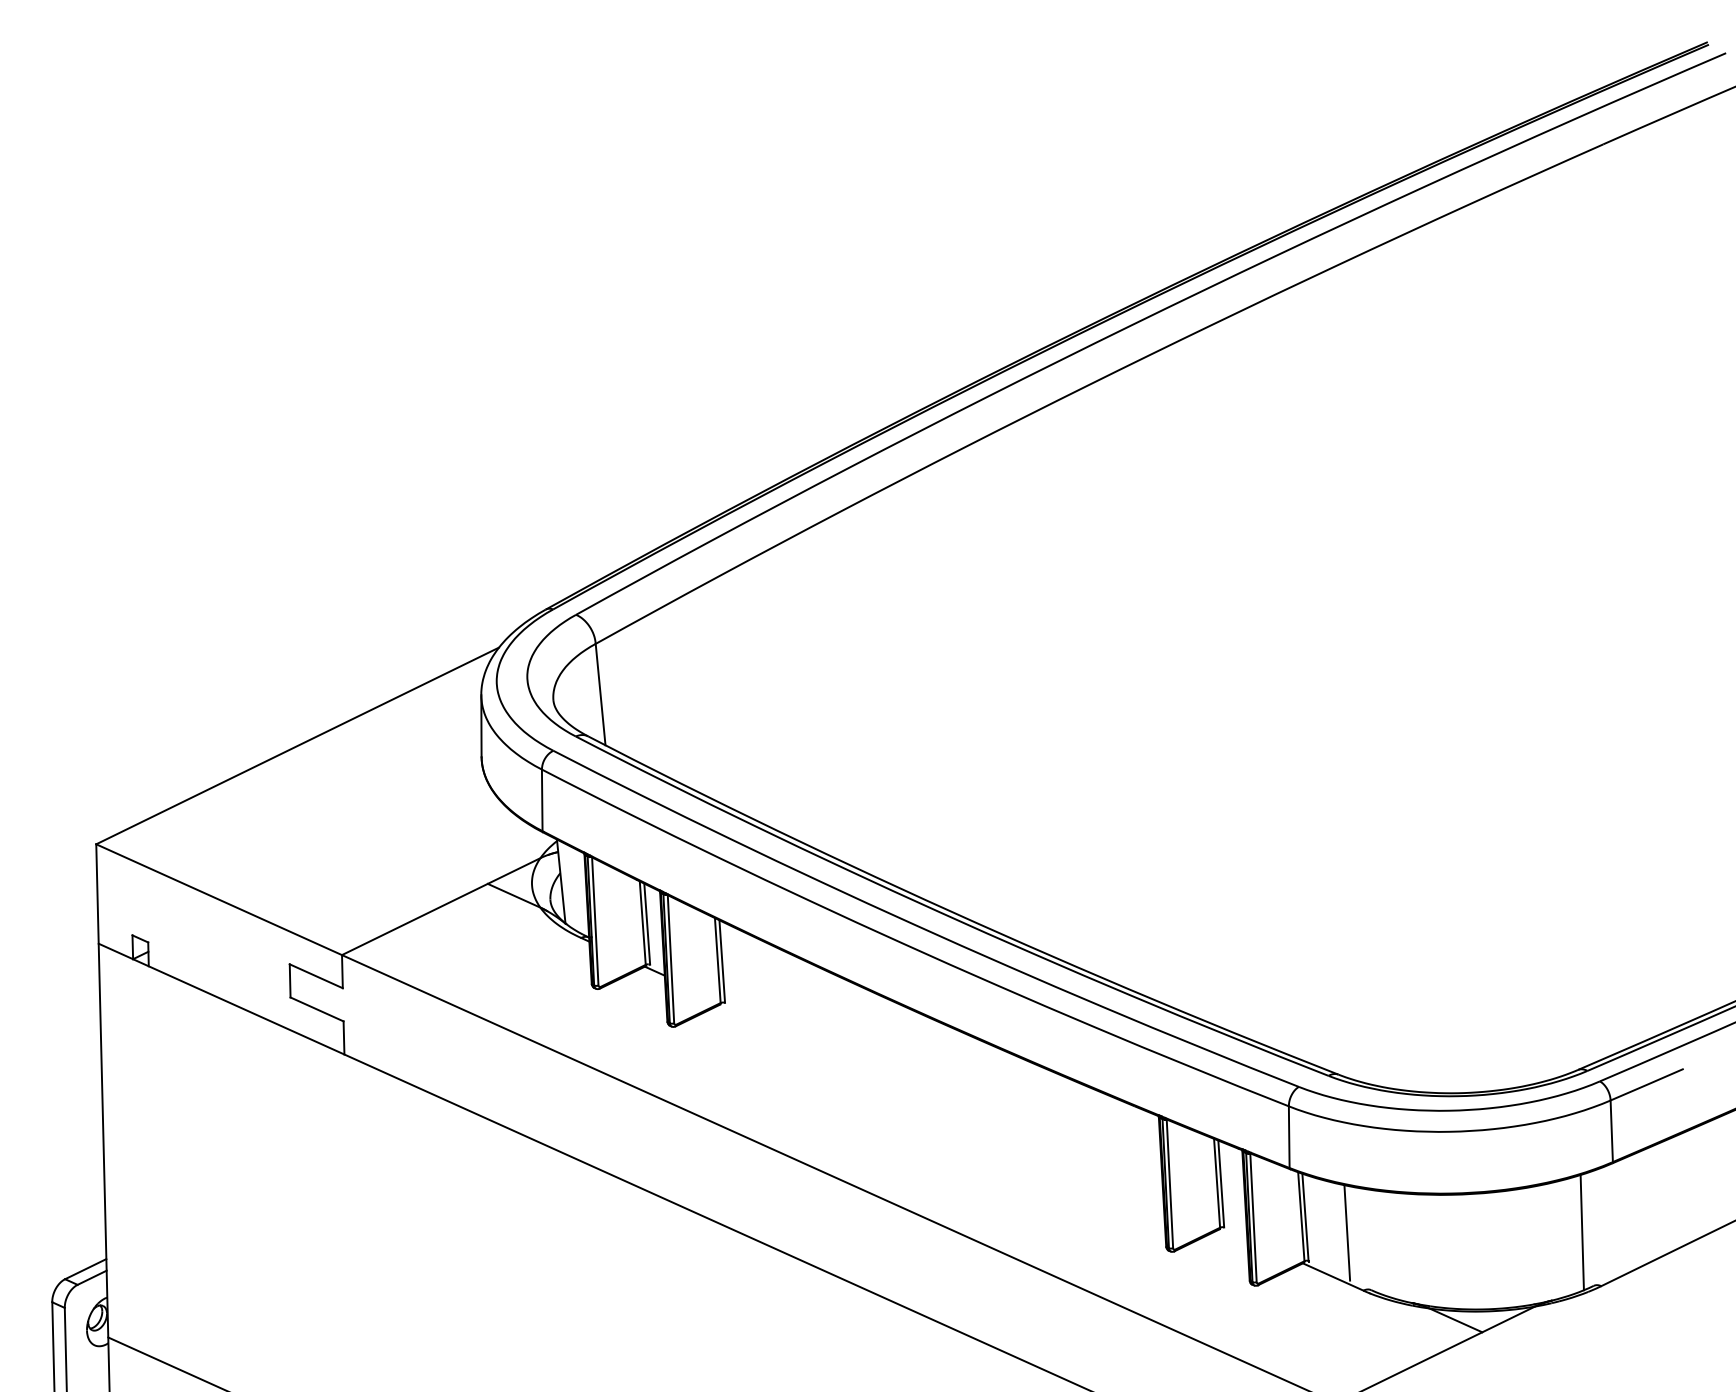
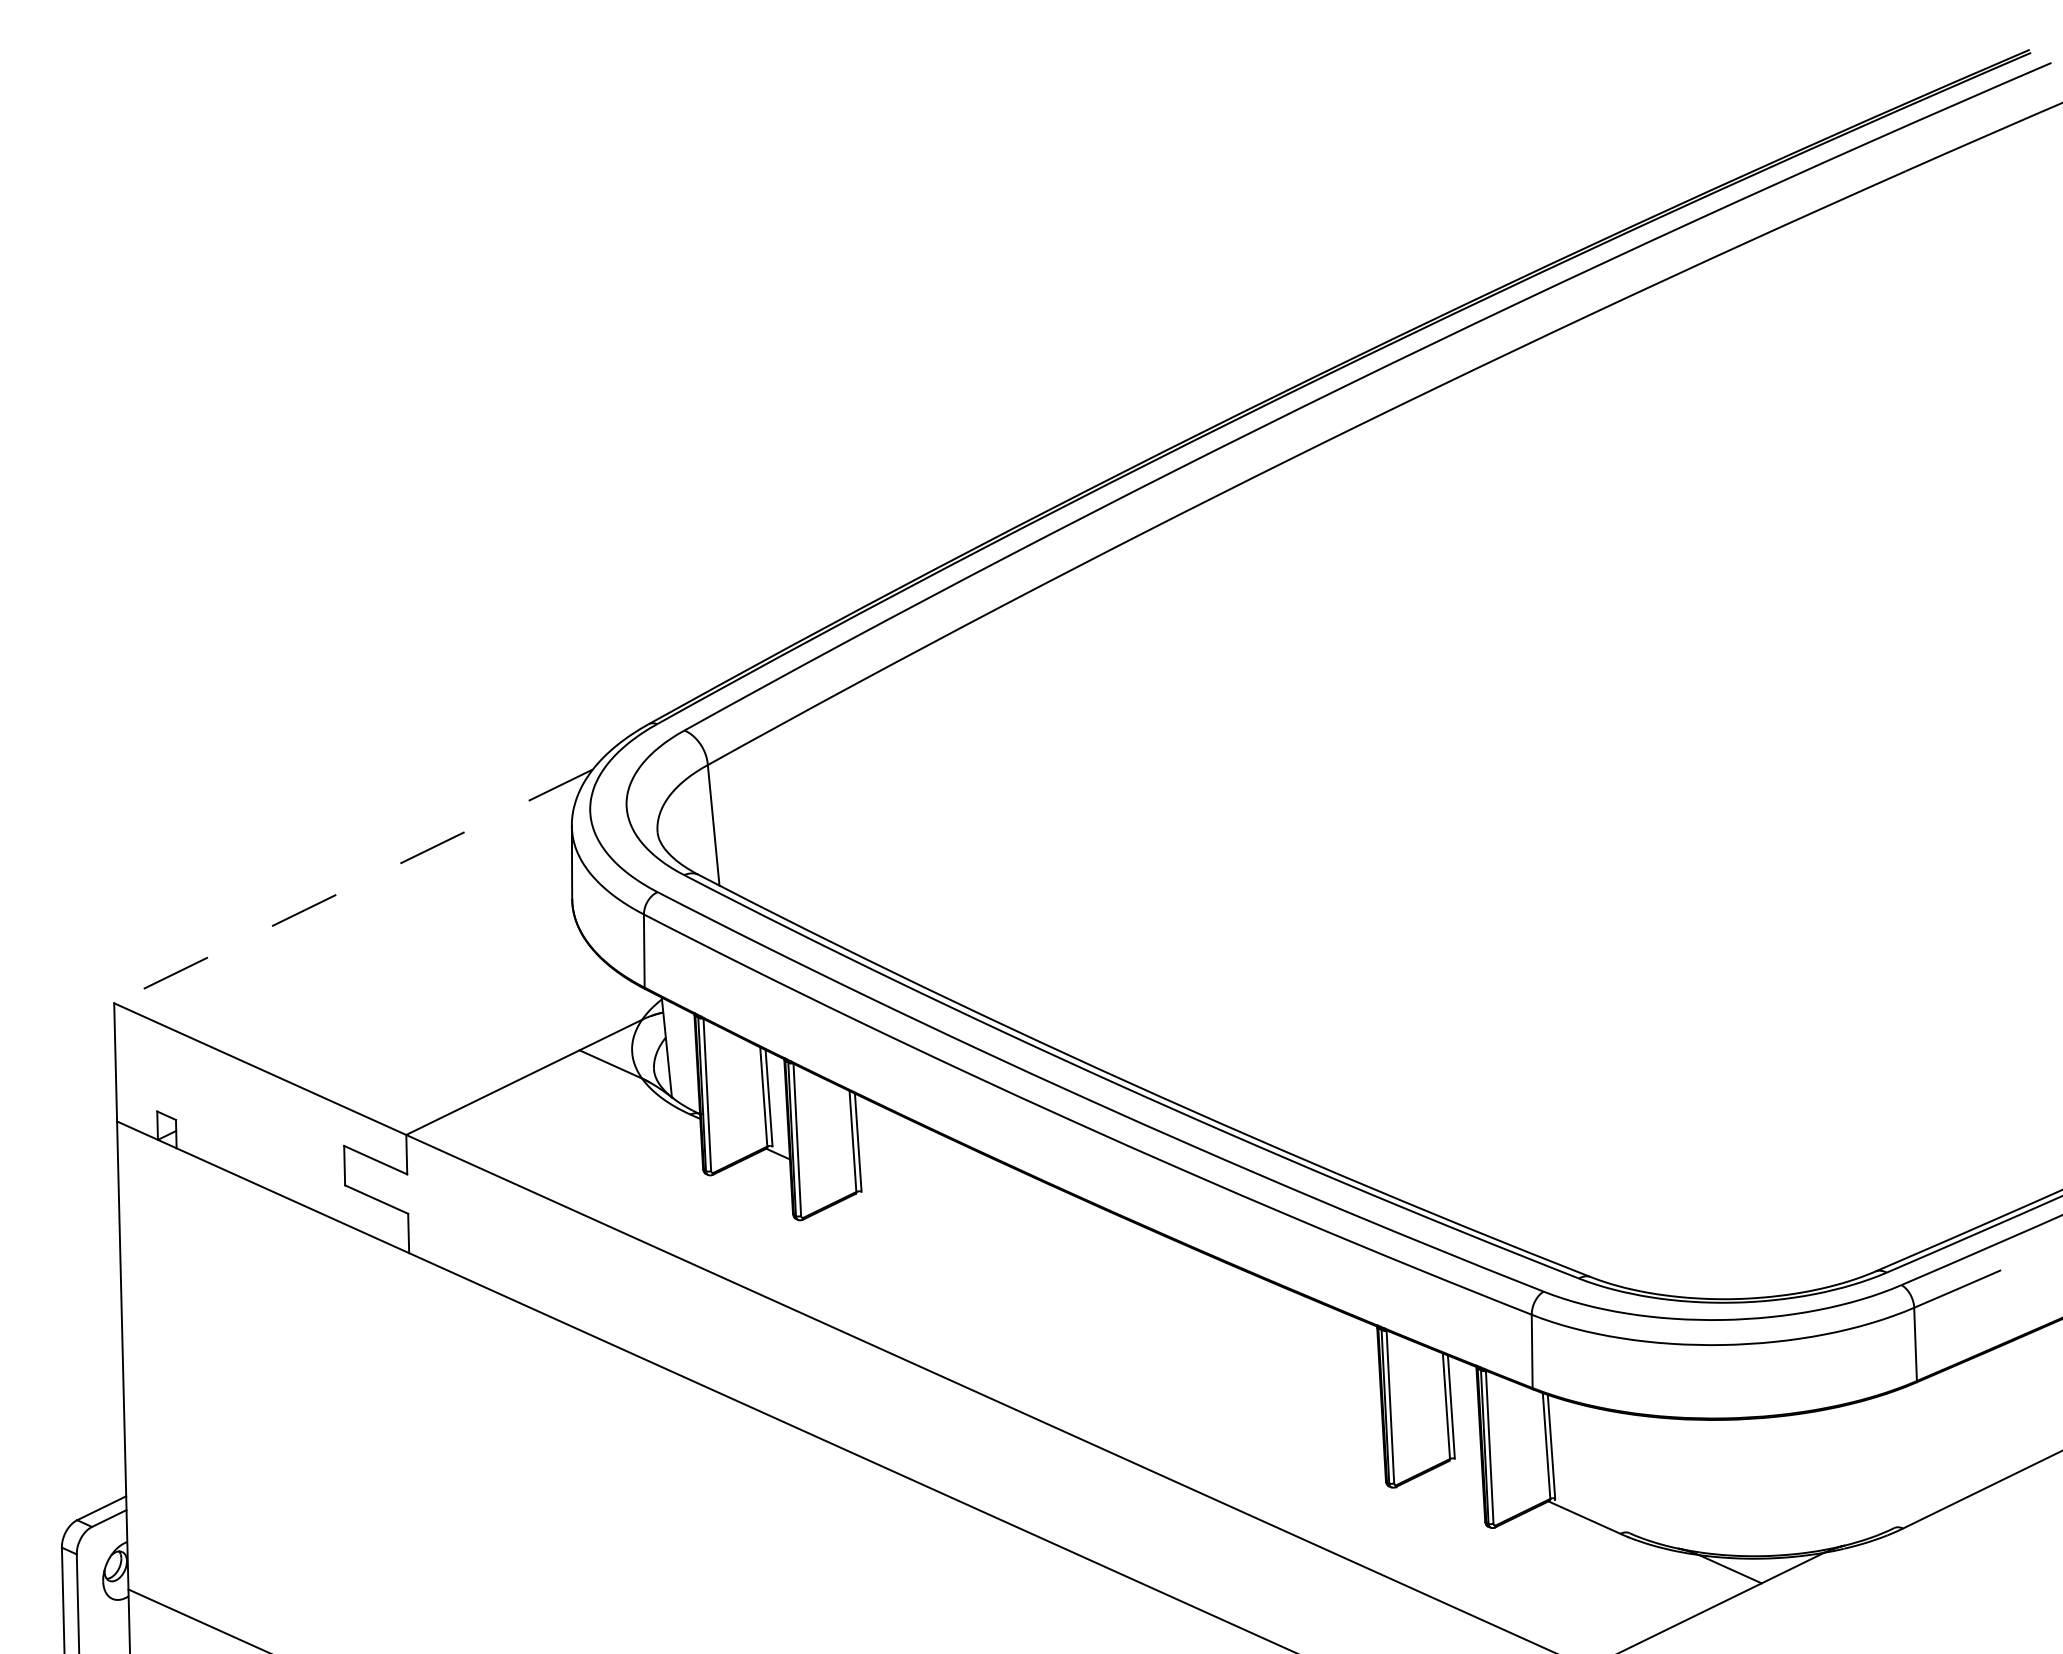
line: (297, 746) -> (353, 886), solid -> dashed
line: (1346, 1232) -> (1600, 1464), removed
line: (1582, 1232) -> (1880, 1464), removed

